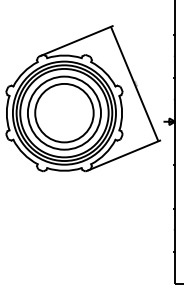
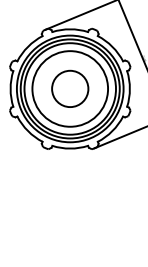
circle: (64, 112) -> (70, 88), size x0.6

